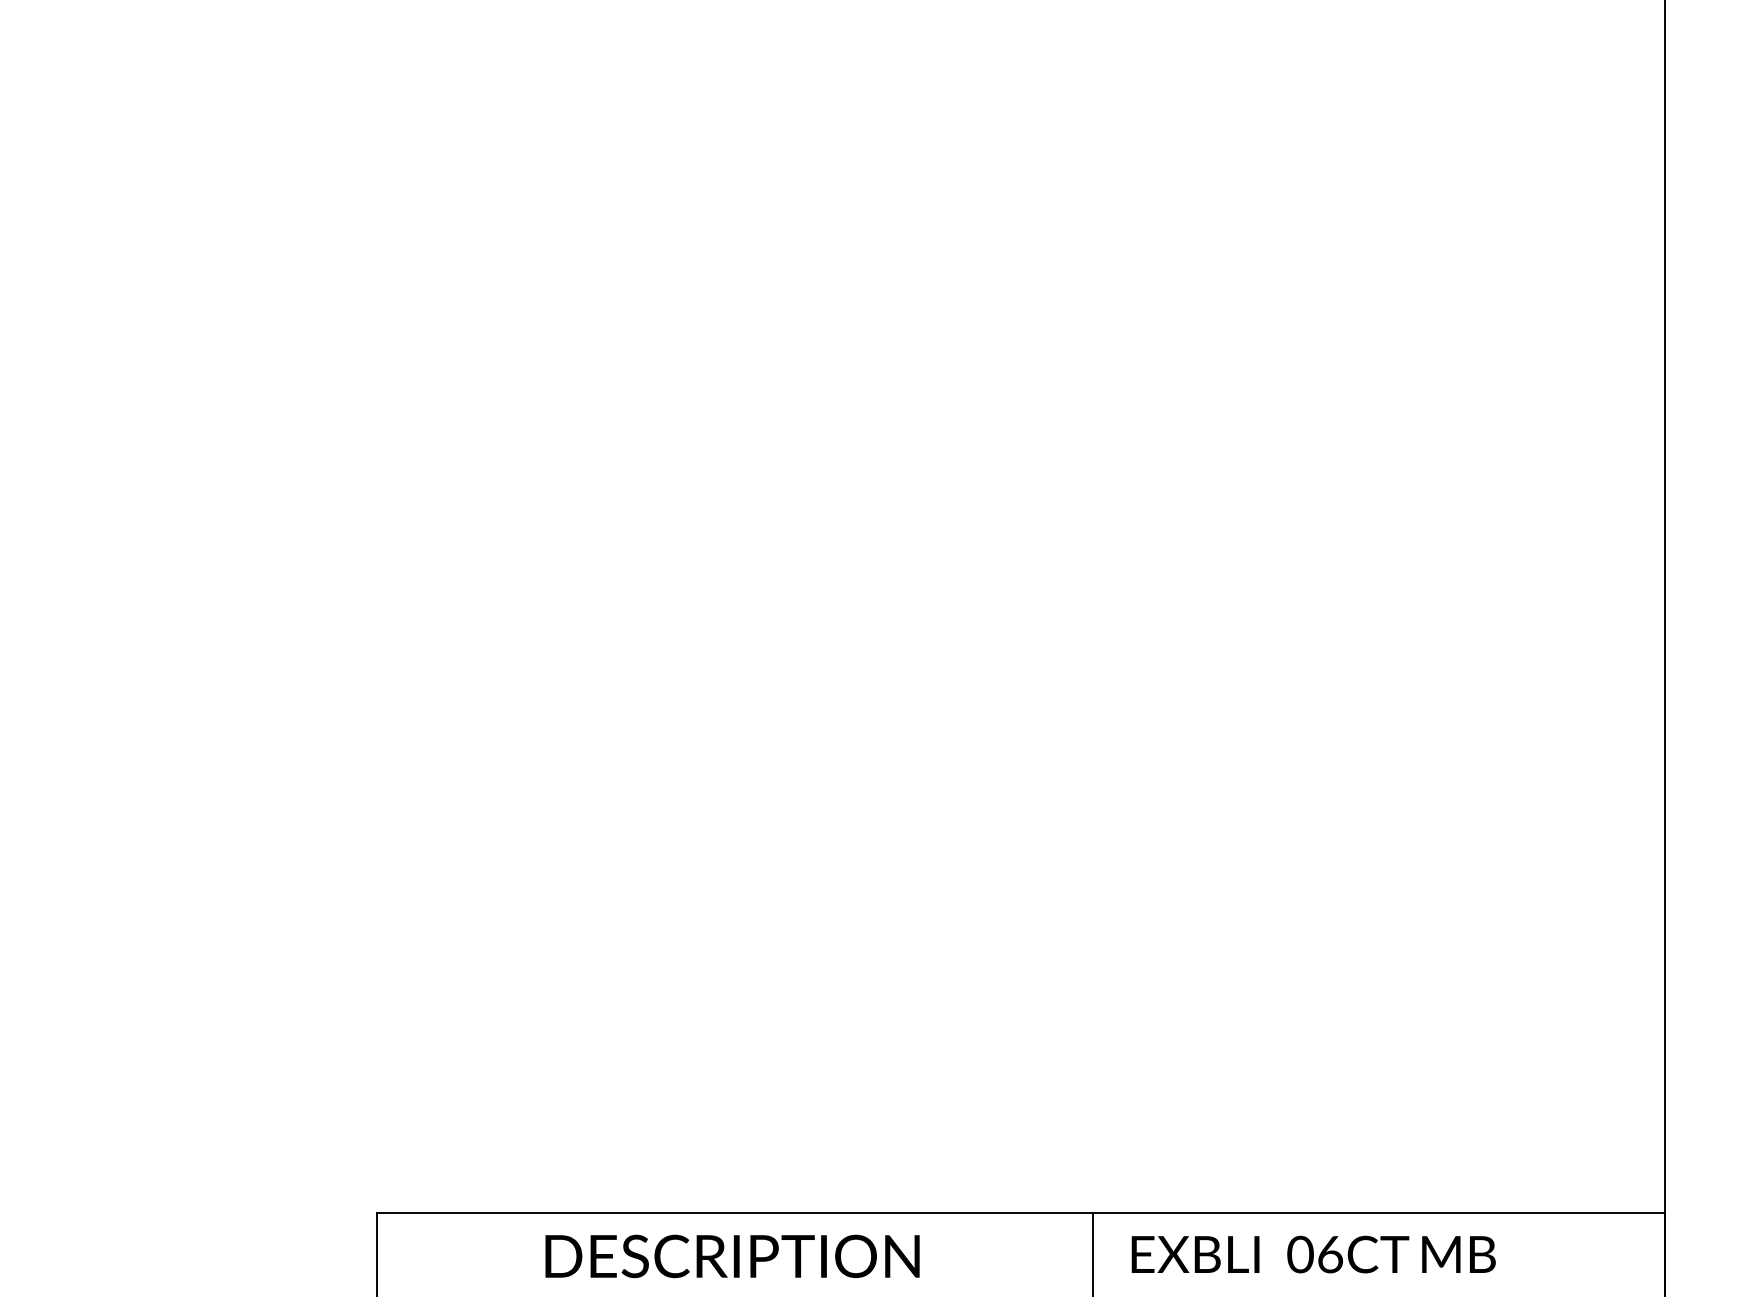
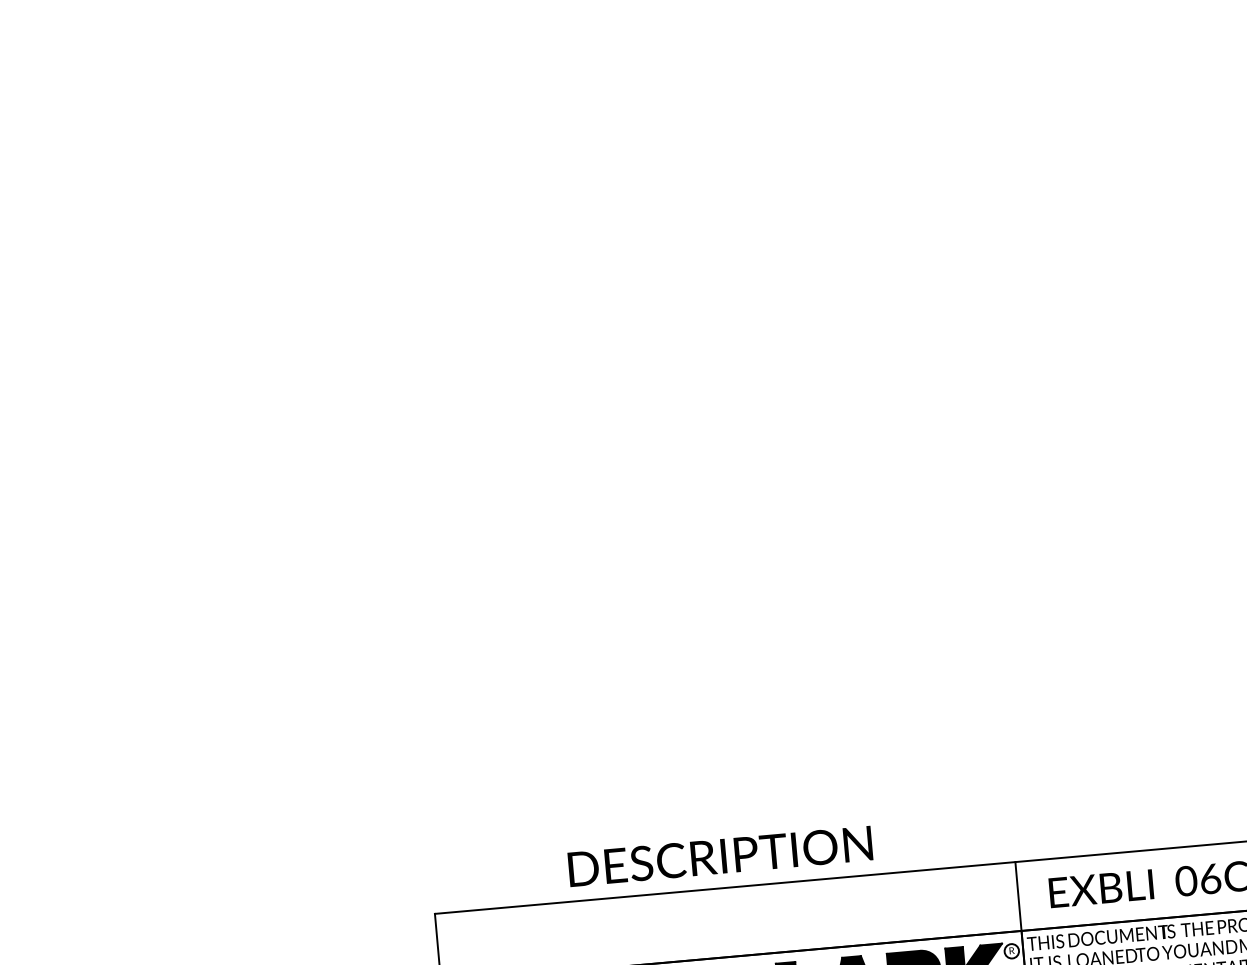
text: (732, 1256) -> (720, 856), moved

